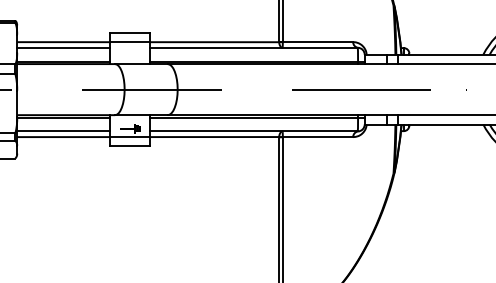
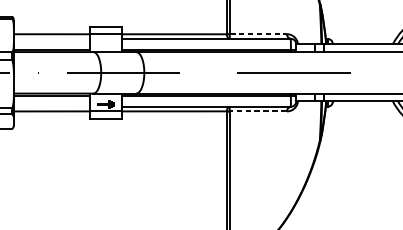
line: (318, 42) -> (258, 34), solid -> dashed
line: (63, 47) -> (51, 38), removed
line: (63, 131) -> (51, 106), removed
line: (317, 137) -> (257, 111), solid -> dashed

